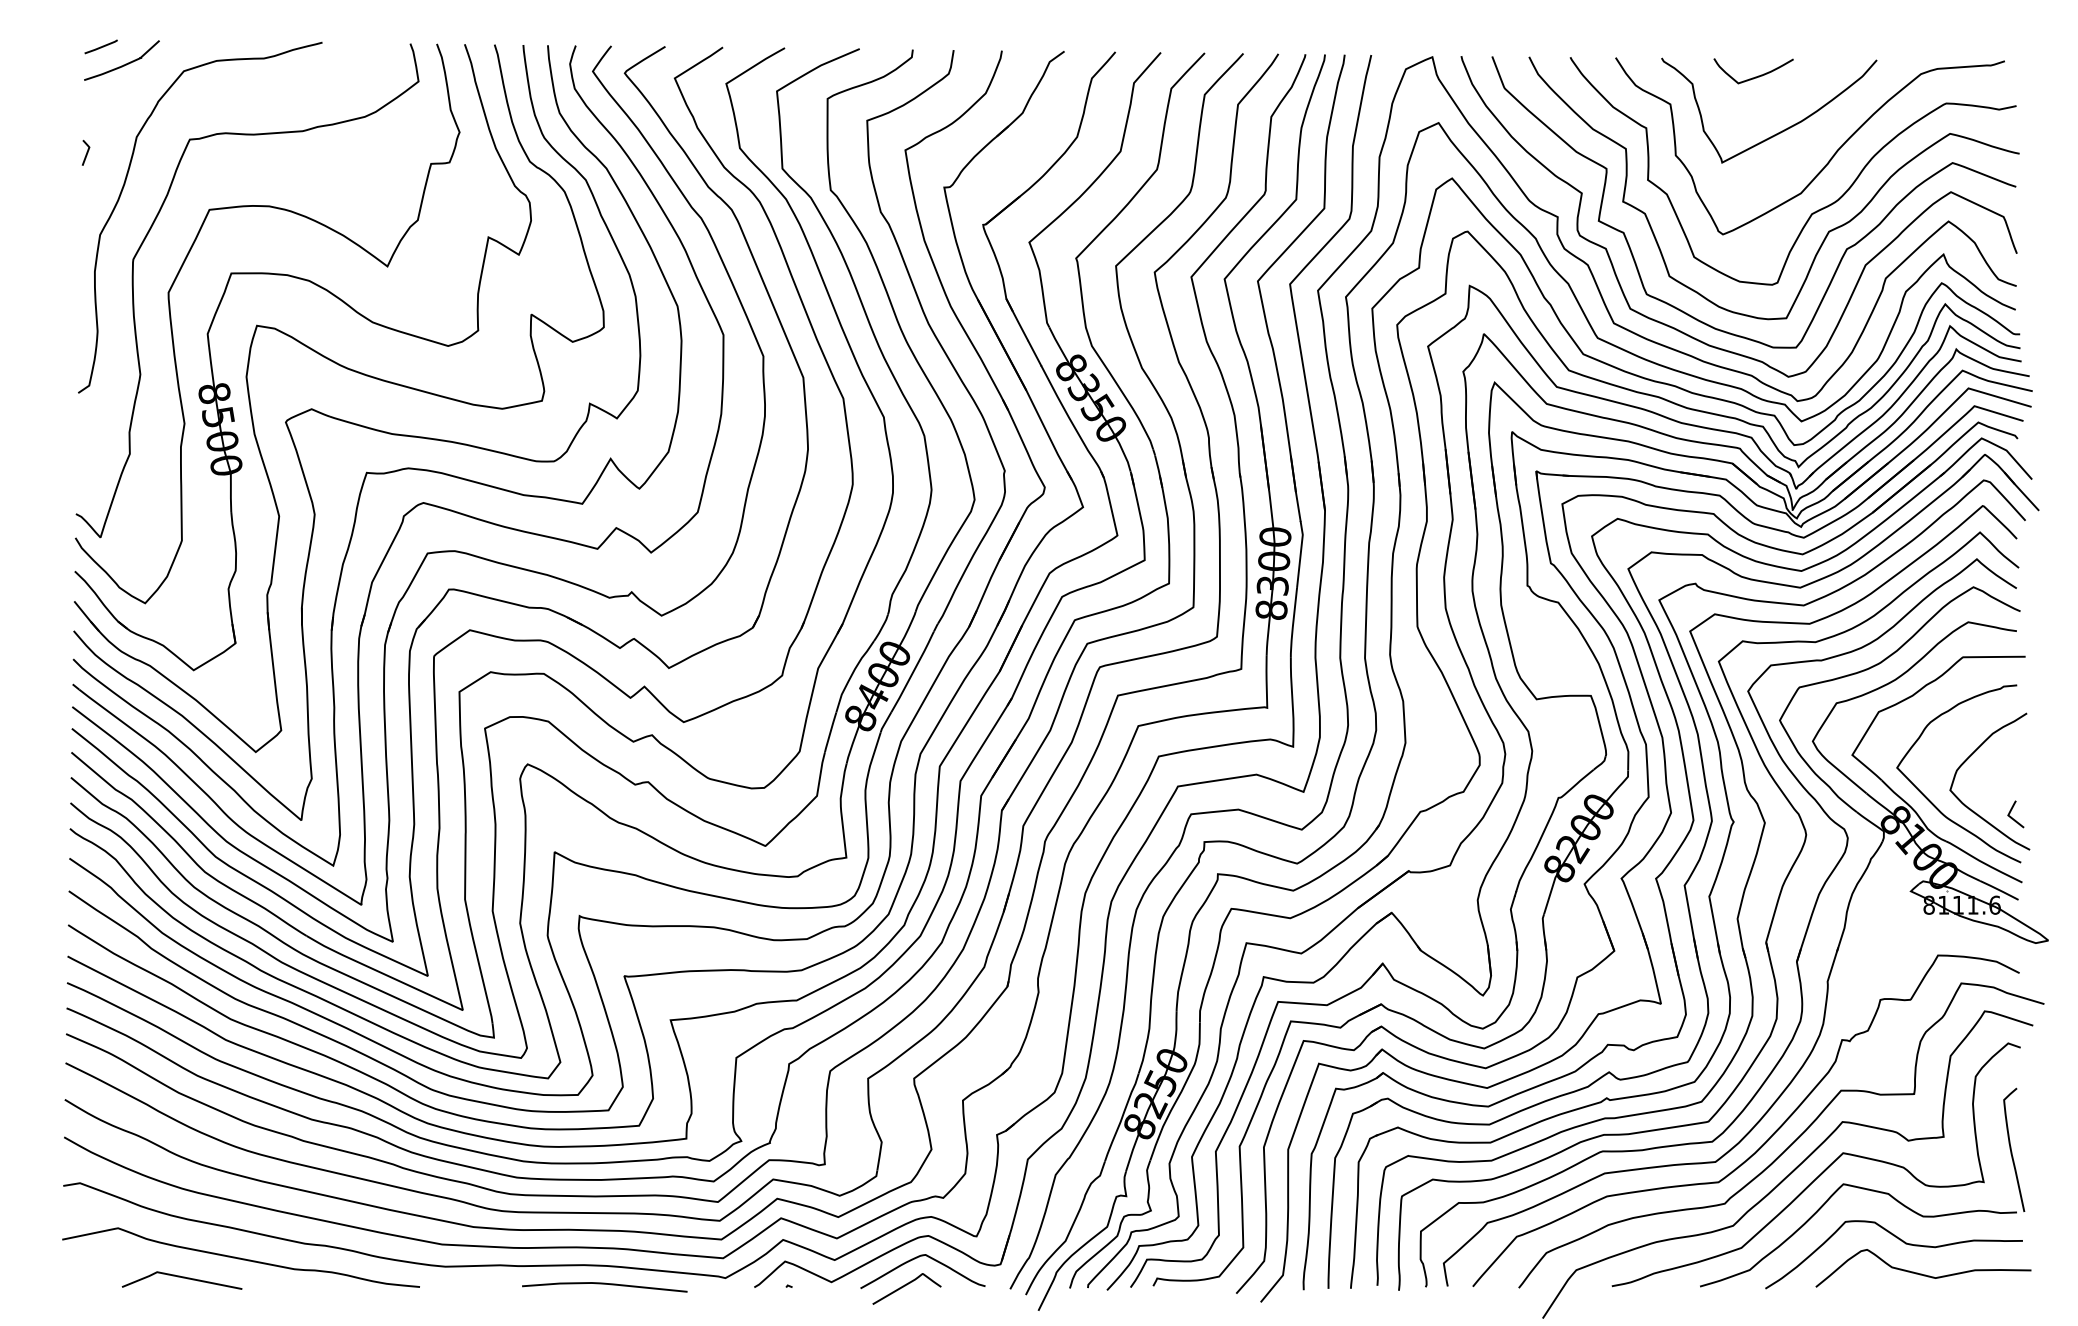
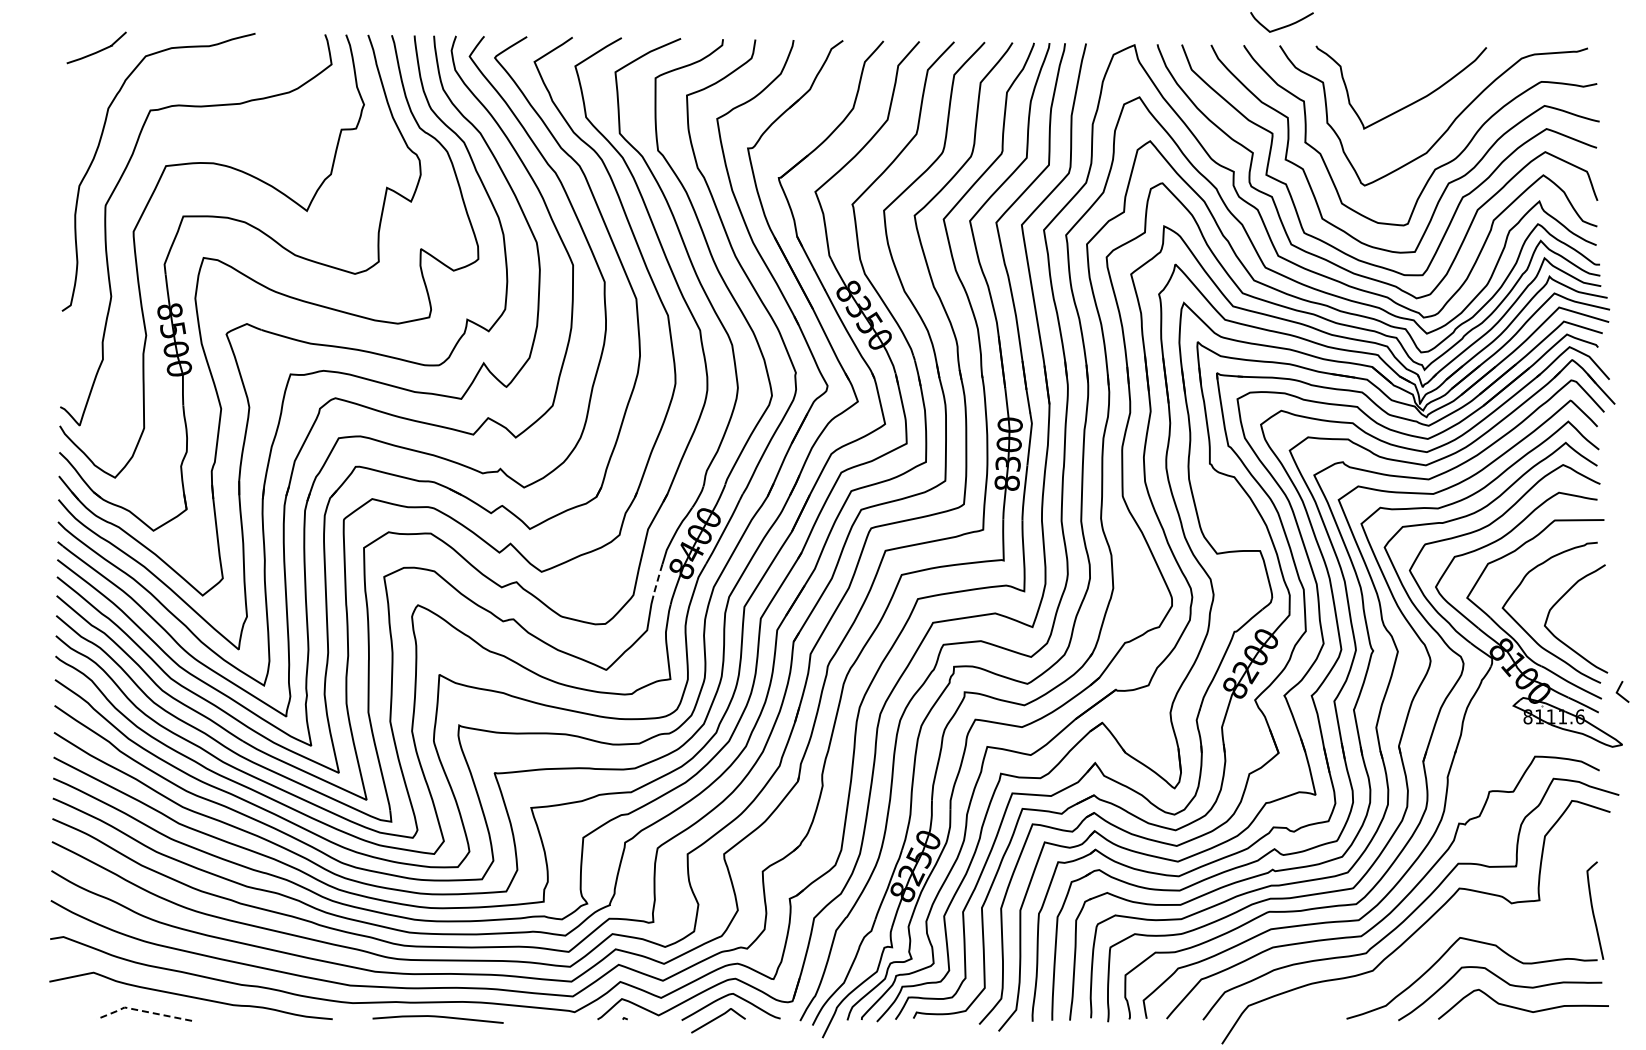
line: (101, 46) -> (80, 36), removed
curve: (1754, 76) -> (1282, 26), moved
line: (86, 152) -> (68, 120), removed
line: (830, 733) -> (657, 580), solid -> dashed
line: (2011, 811) -> (1619, 689), moved
curve: (1822, 1171) -> (1443, 927), removed
line: (179, 1275) -> (142, 1010), solid -> dashed
curve: (604, 1284) -> (437, 1017), moved

